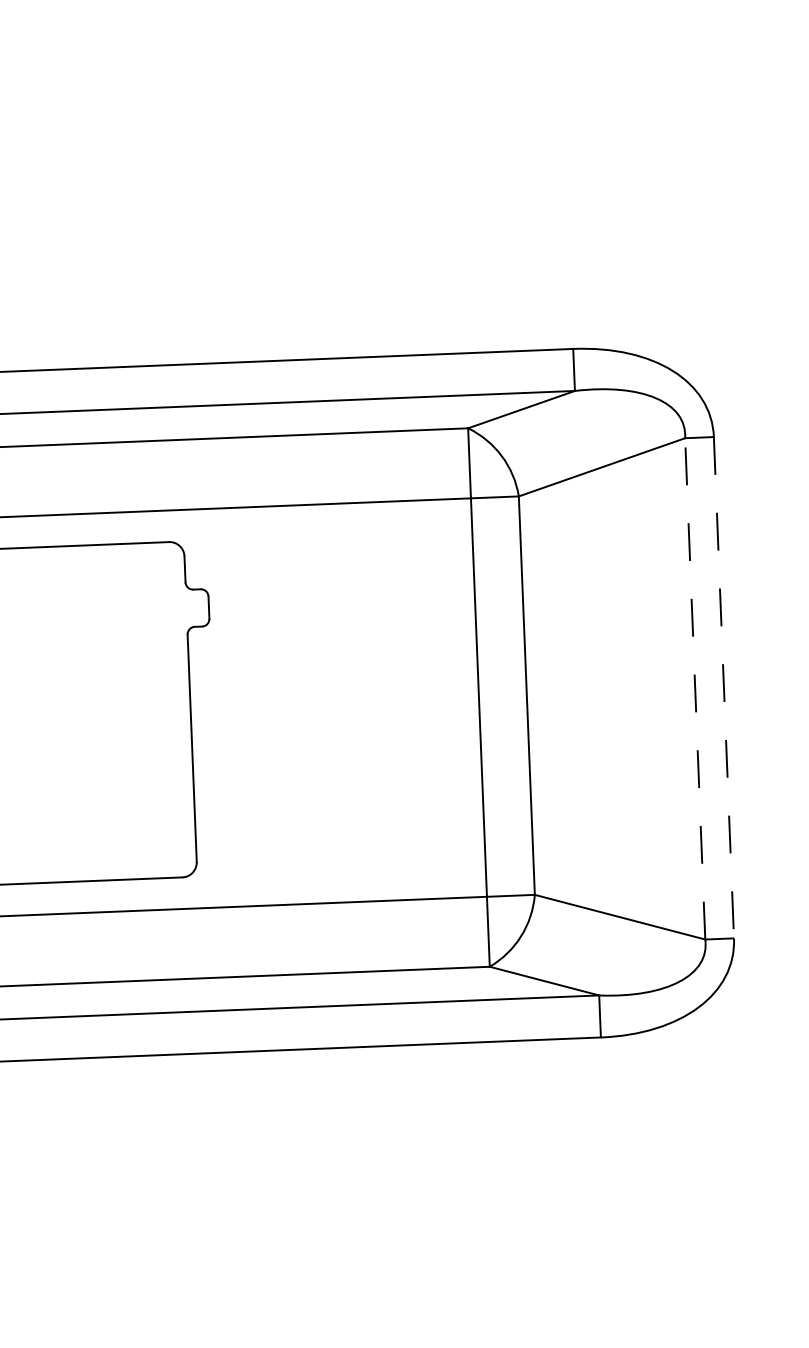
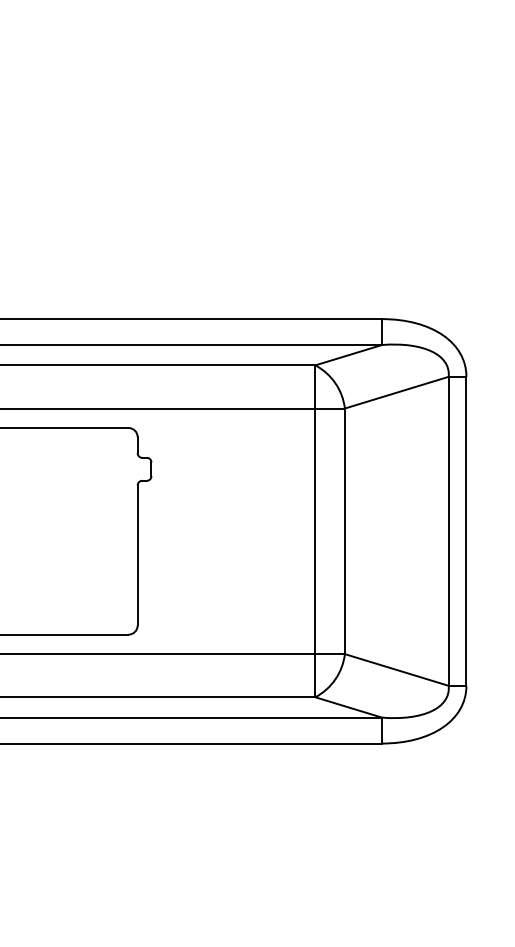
line: (724, 687) -> (466, 531), dashed -> solid
line: (694, 689) -> (448, 531), dashed -> solid

